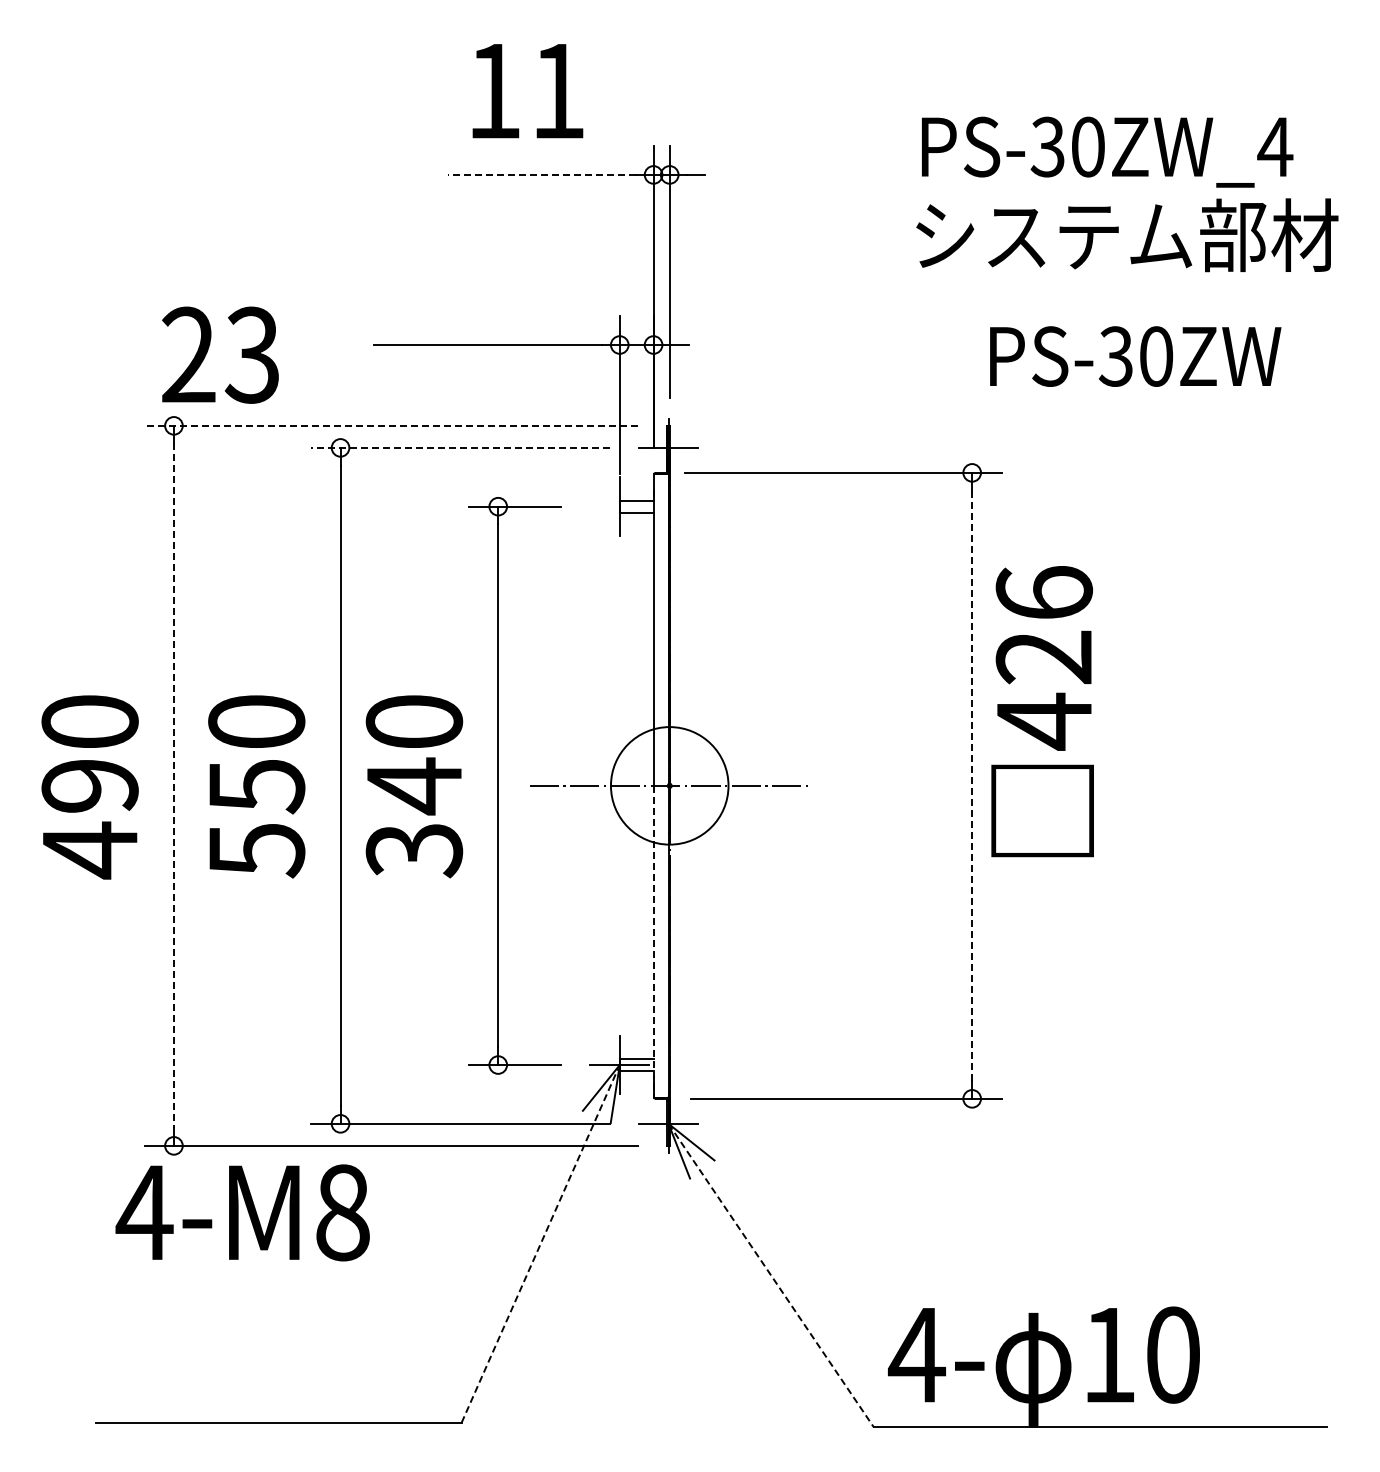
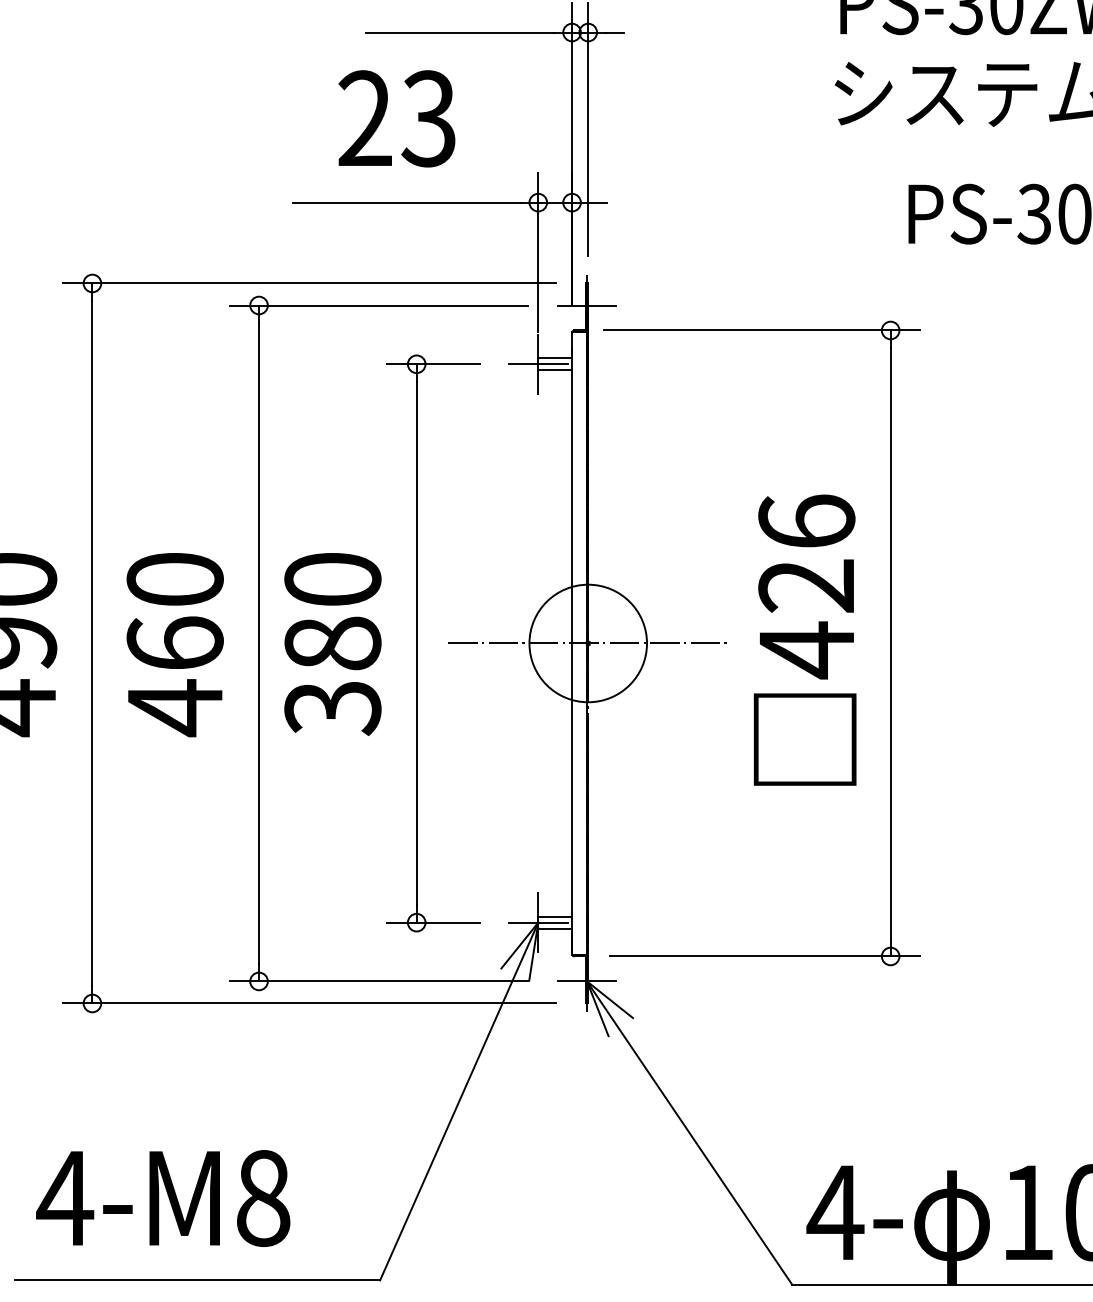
line: (541, 174) -> (459, 32), dashed -> solid
text: (220, 354) -> (396, 118), moved
line: (391, 425) -> (309, 283), dashed -> solid
line: (459, 447) -> (377, 305), dashed -> solid
line: (619, 506) -> (537, 364), added
text: (1042, 711) -> (804, 640), moved
line: (173, 786) -> (91, 644), dashed -> solid
text: (414, 786) -> (332, 644), 340 -> 380
line: (972, 786) -> (890, 644), dashed -> solid
text: (256, 818) -> (174, 676), 550 -> 460
line: (653, 941) -> (571, 799), dashed -> solid
text: (242, 1212) -> (162, 1198), moved
line: (540, 1243) -> (458, 1101), dashed -> solid
line: (771, 1275) -> (689, 1133), dashed -> solid

